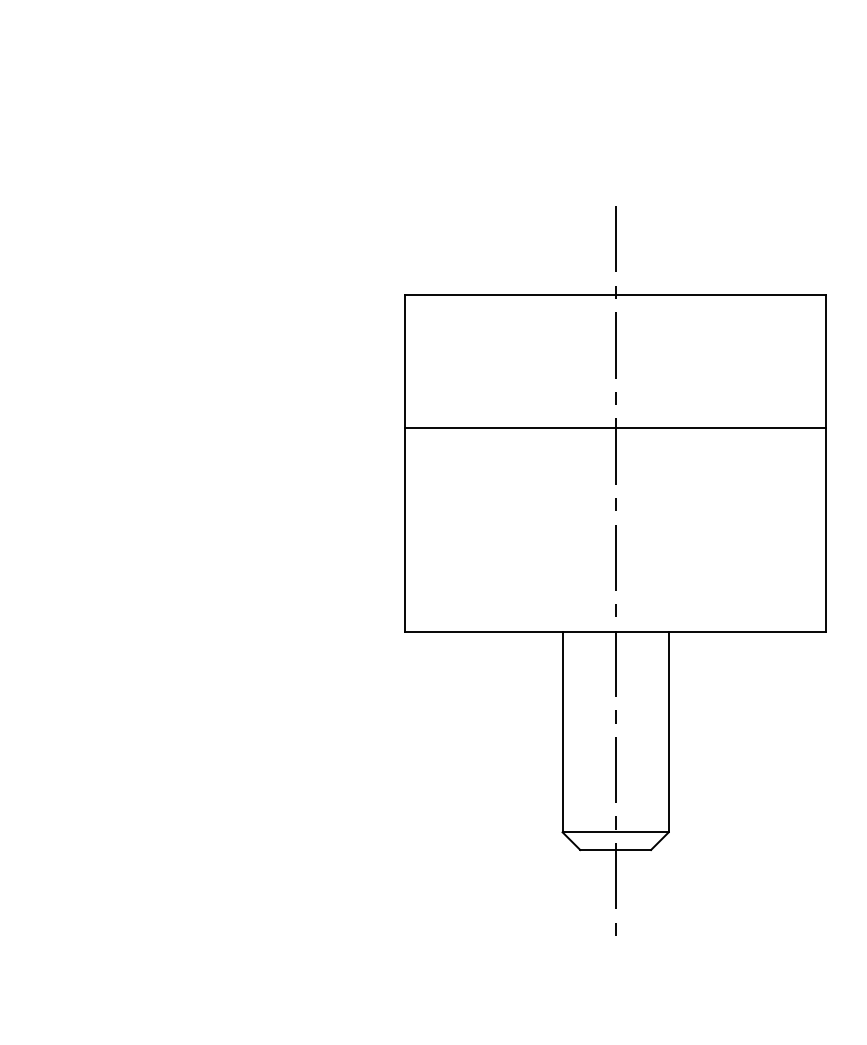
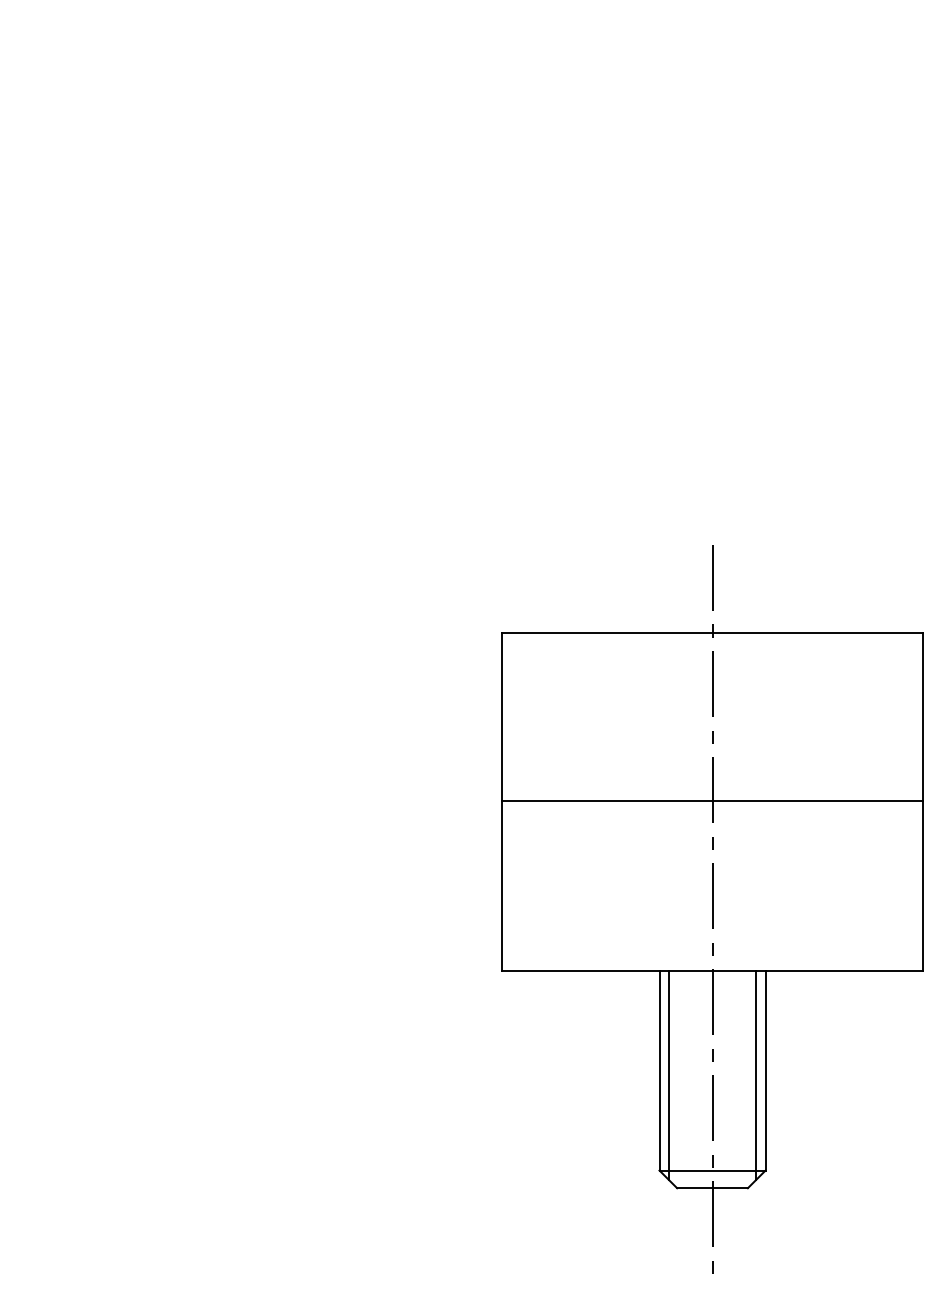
line: (615, 427) -> (712, 801), moved
line: (572, 737) -> (669, 1075), added
line: (659, 737) -> (756, 1075), added

